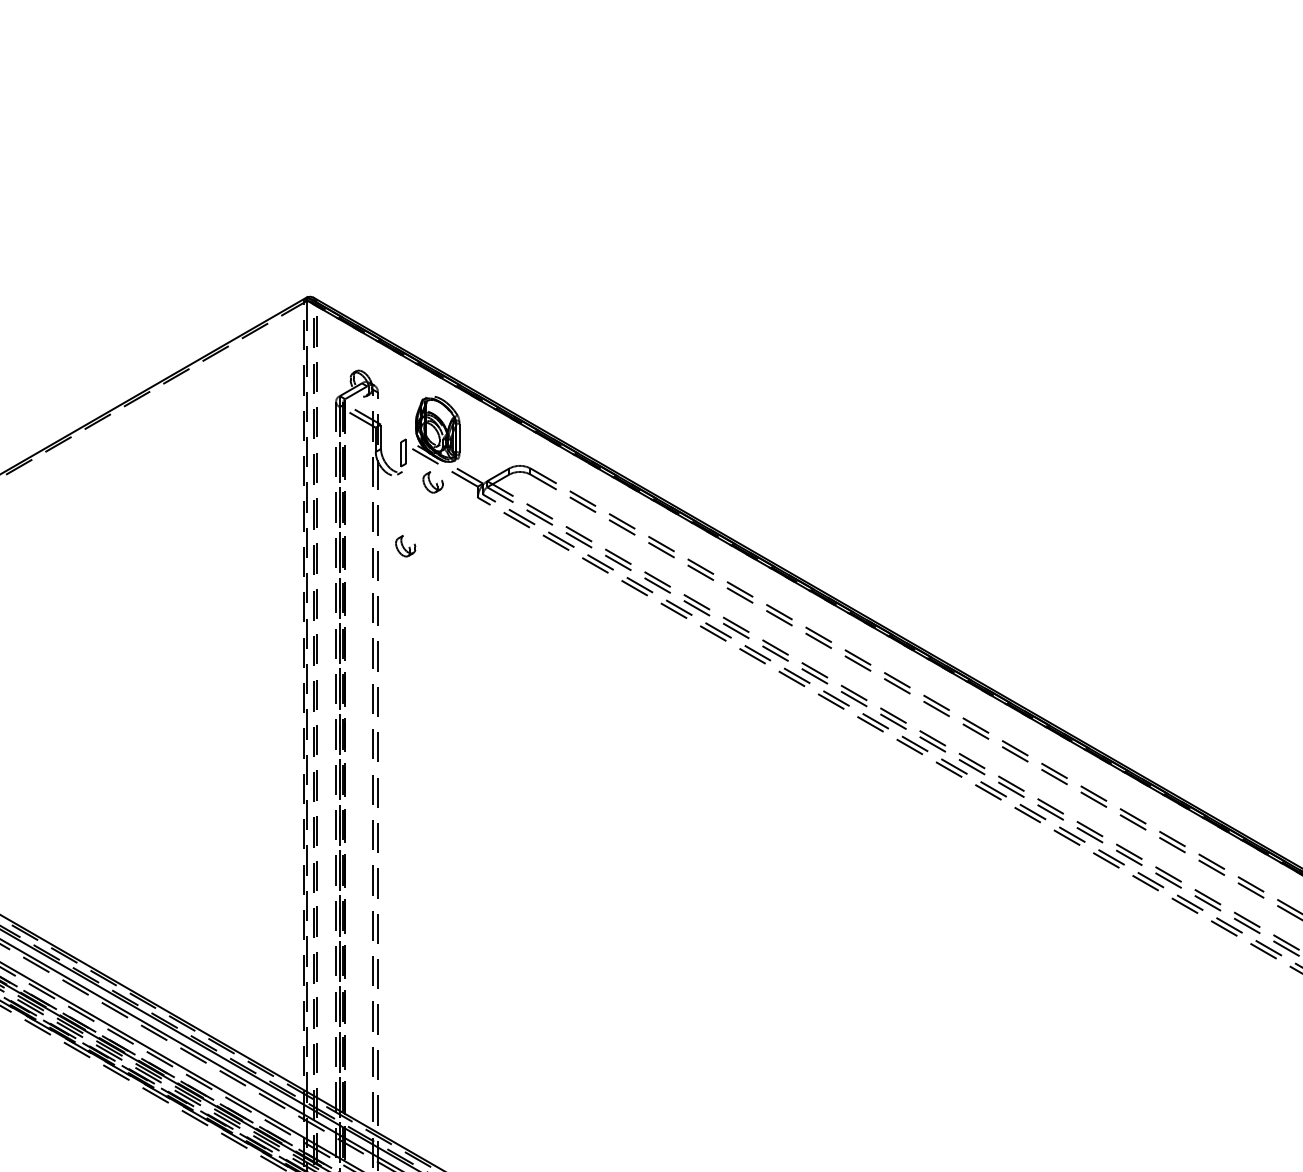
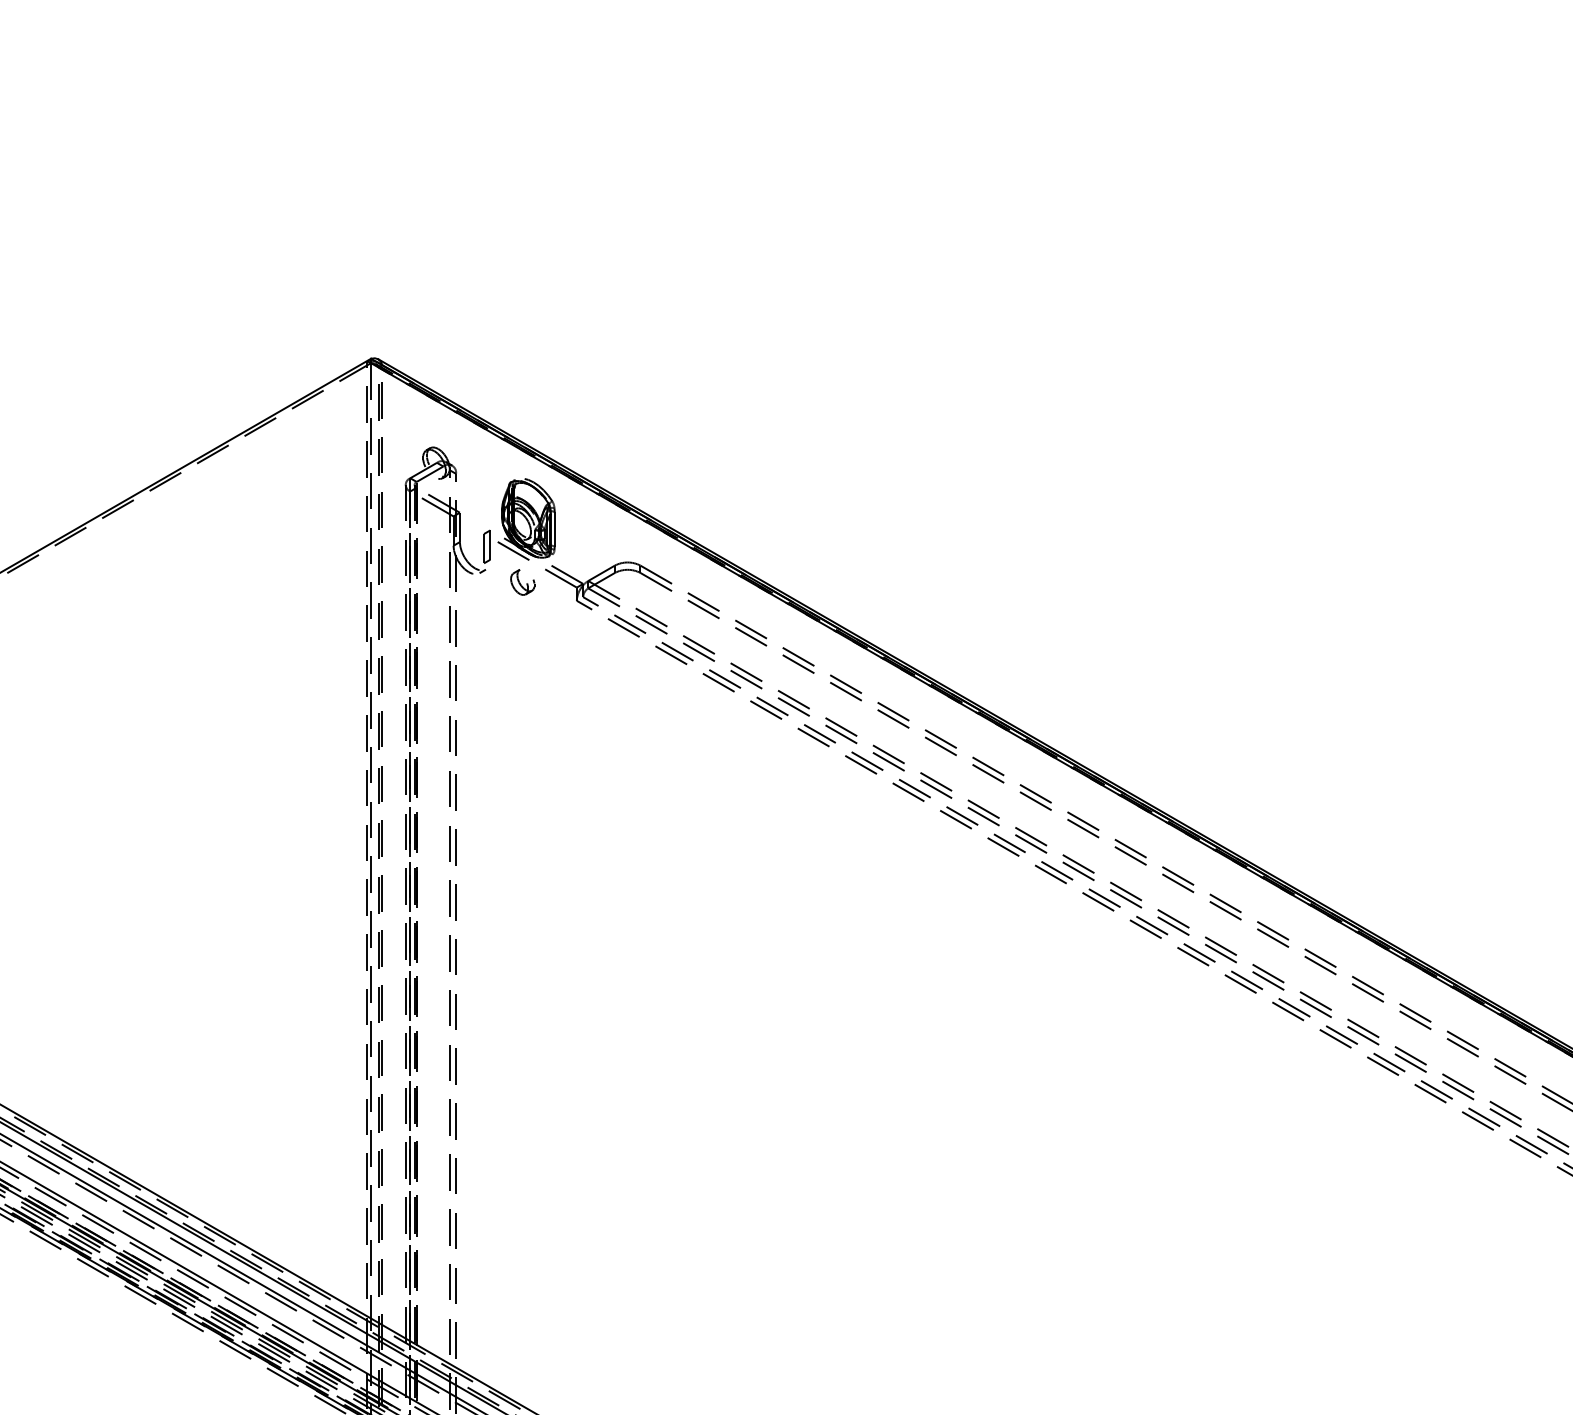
part: (405, 546) -> (489, 659), removed

